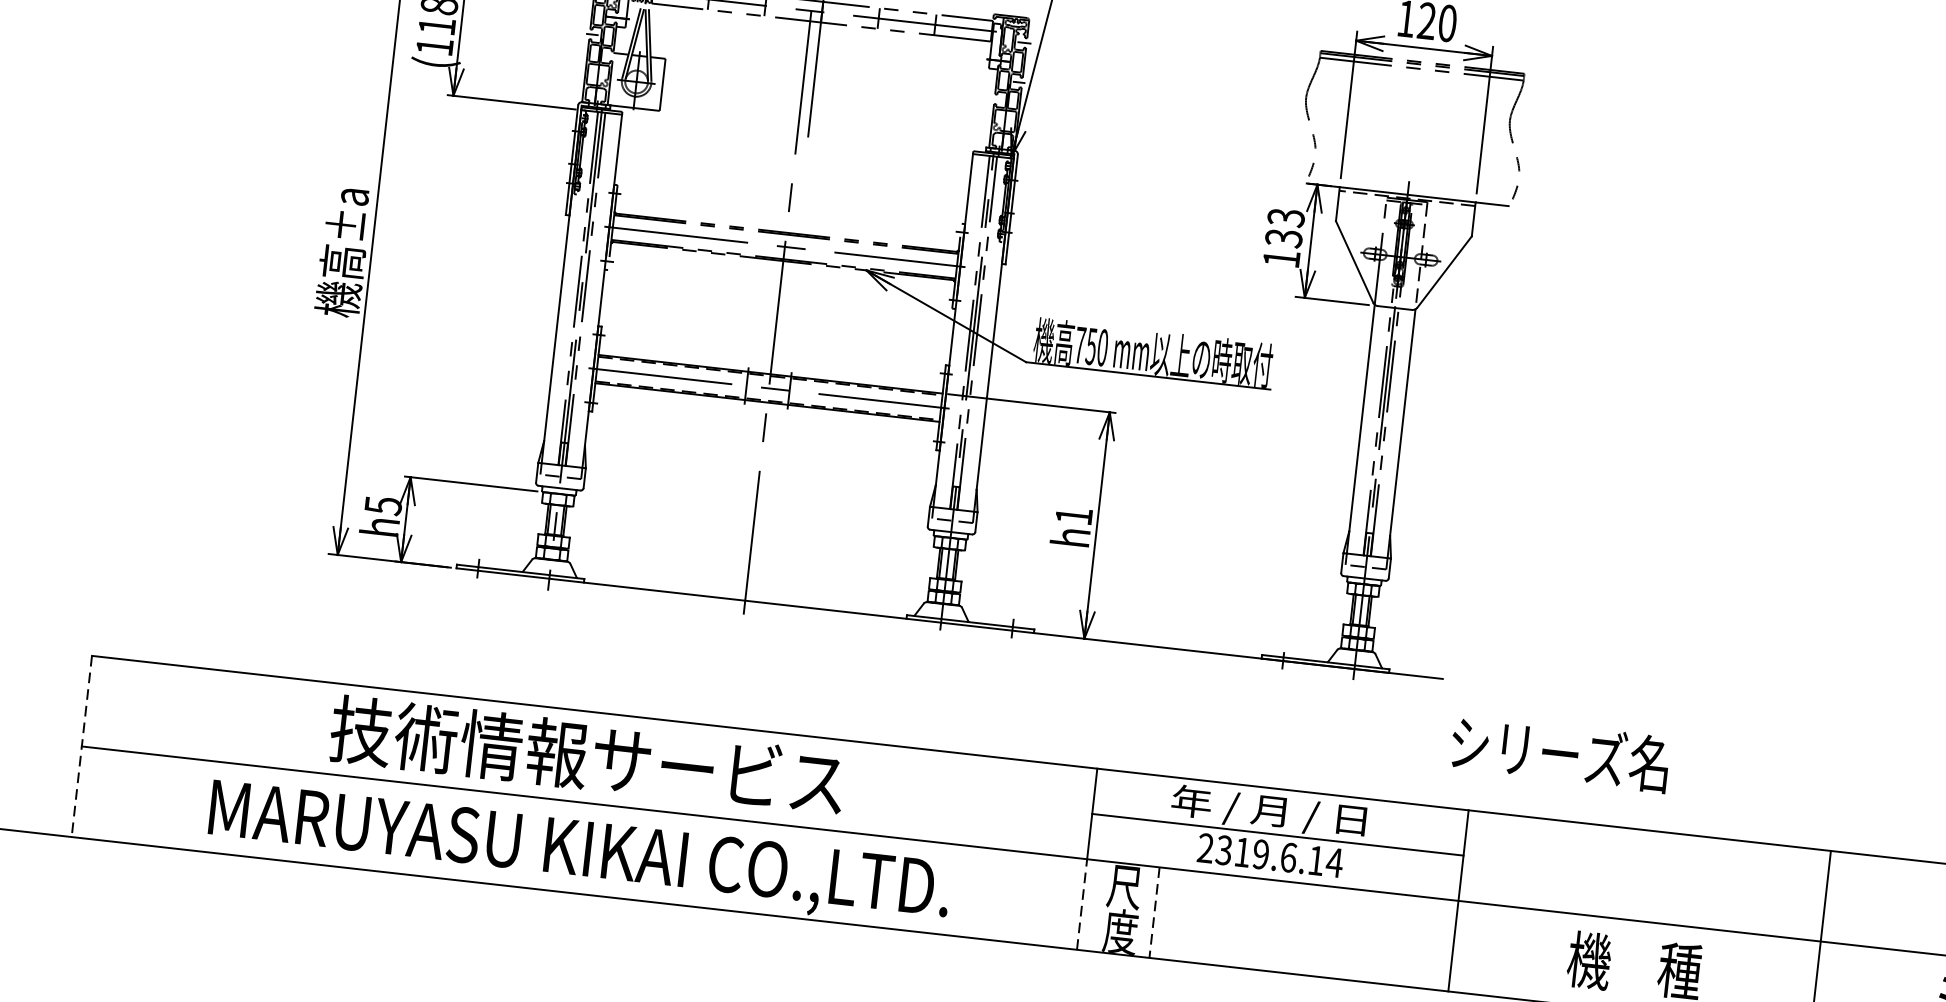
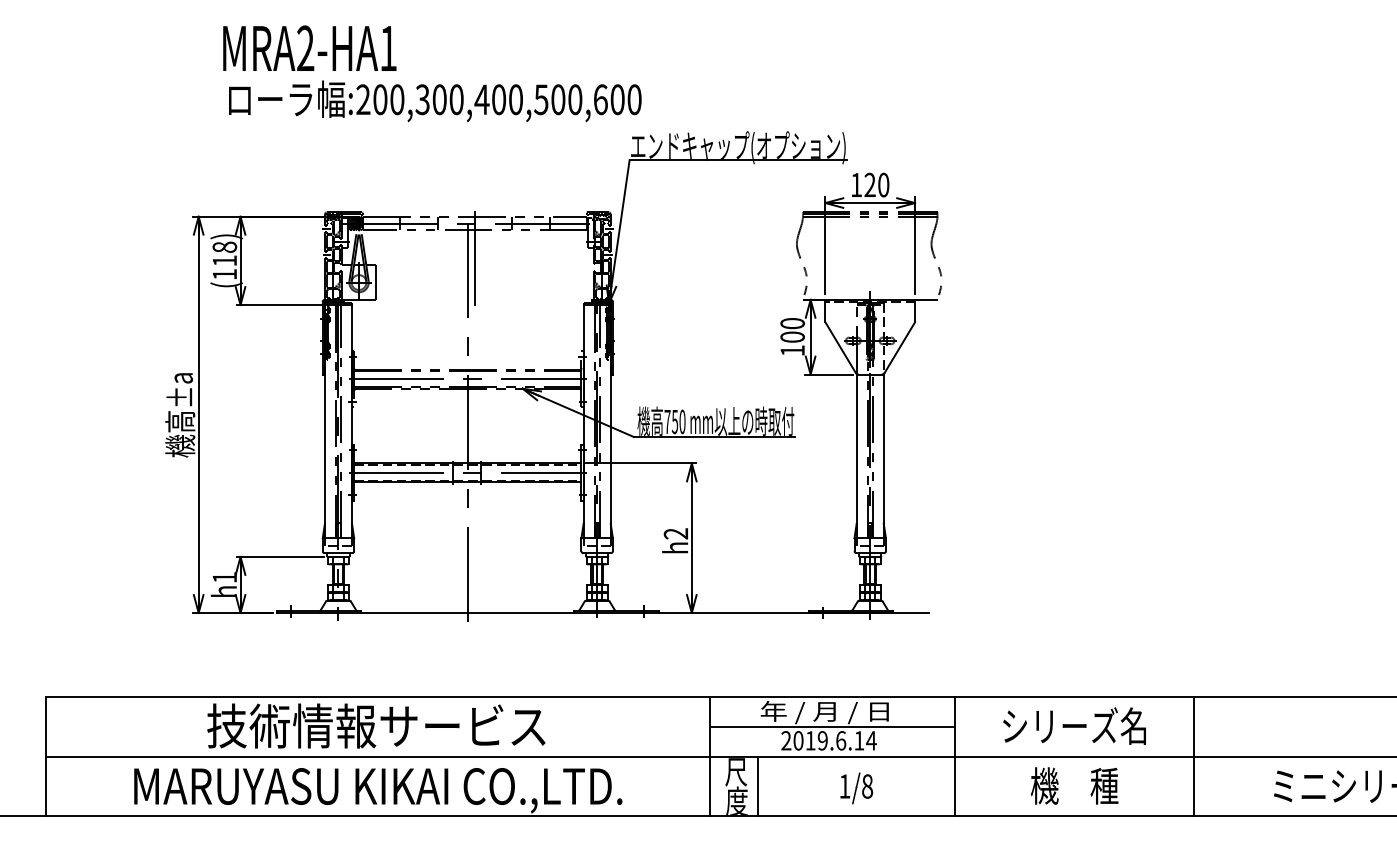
text: (1284, 228) -> (792, 330), 133 -> 100
text: (382, 505) -> (224, 577), h5 -> h1
text: (1073, 515) -> (675, 533), h1 -> h2
line: (81, 746) -> (45, 756), dashed -> solid
text: (1560, 752) -> (1074, 725), moved
text: (1224, 849) -> (798, 740), 2319.6.14 -> 2019.6.14
line: (1081, 904) -> (709, 786), dashed -> solid
line: (1154, 912) -> (757, 786), dashed -> solid
part: (1303, 932) -> (856, 788), added

